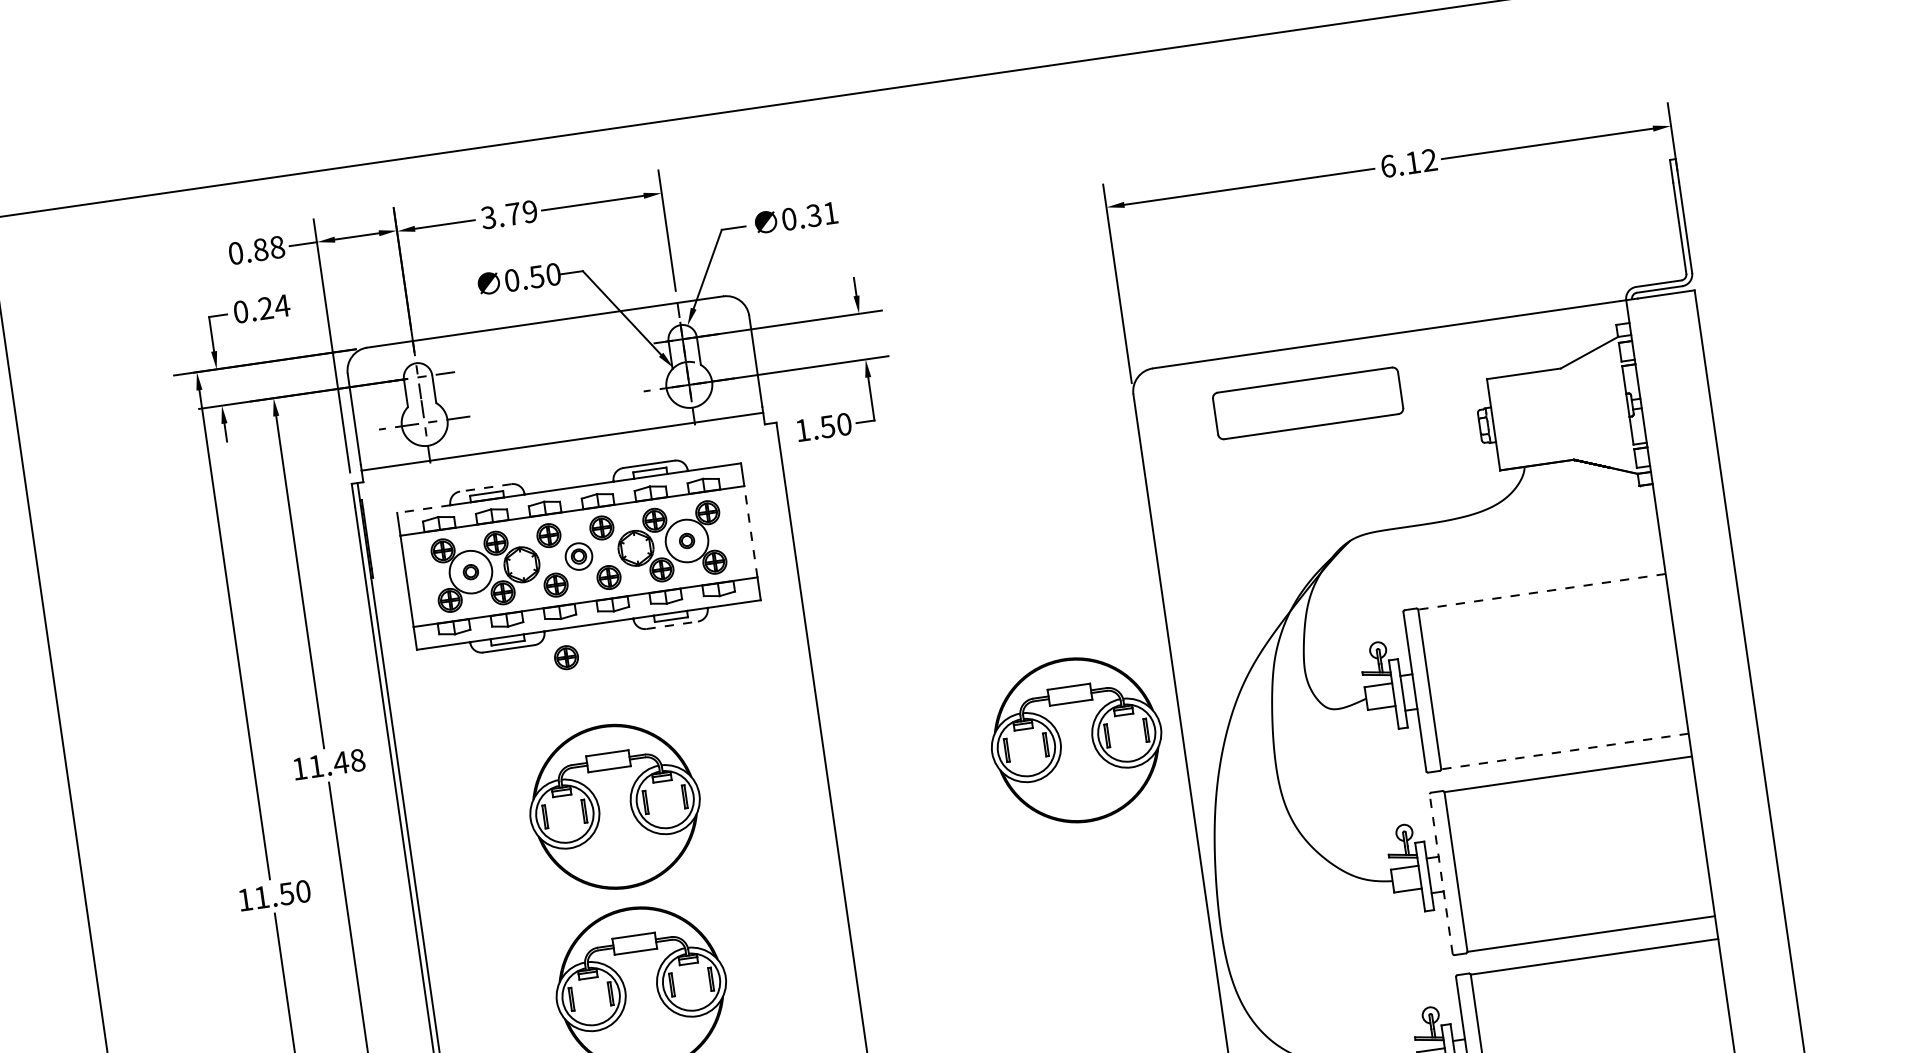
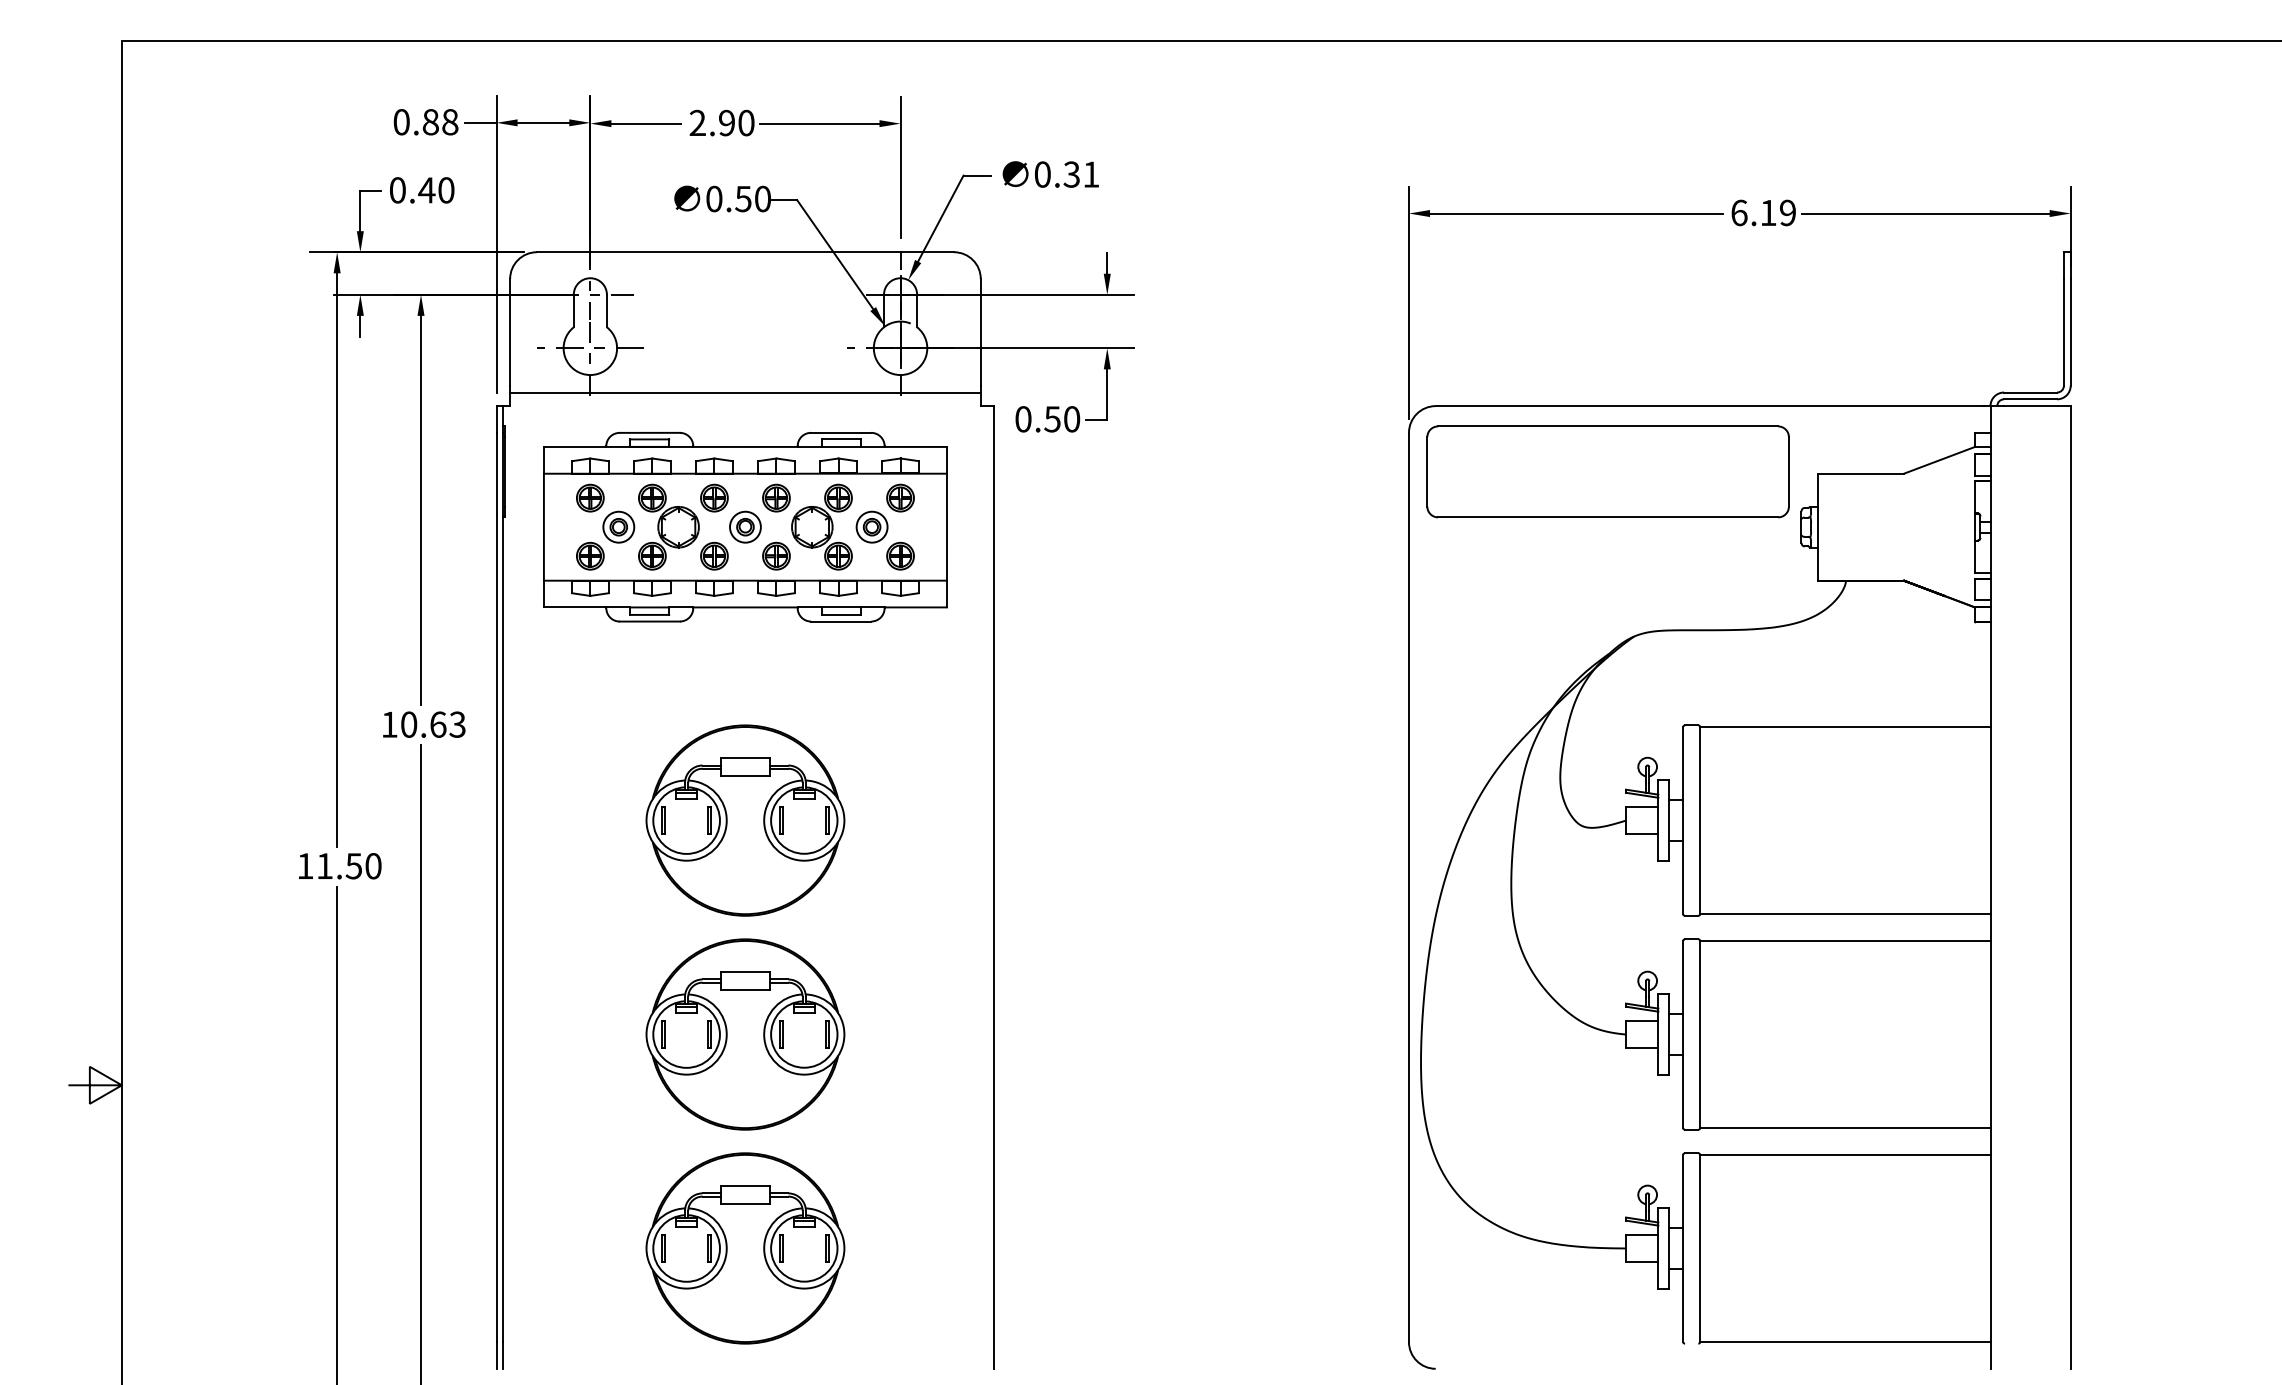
text: (1429, 160) -> (1787, 213), 6.12 -> 6.19
text: (508, 214) -> (721, 122), 3.79 -> 2.90
text: (274, 307) -> (436, 190), 0.24 -> 0.40
part: (1307, 403) -> (1607, 471), size x1.67
text: (802, 430) -> (1023, 419), 1.50 -> 0.50
line: (485, 487) -> (649, 432), dashed -> solid
line: (423, 509) -> (574, 447), dashed -> solid
line: (750, 531) -> (946, 526), dashed -> solid
circle: (686, 540) -> (871, 526), size x0.62
circle: (470, 571) -> (618, 526), size x0.62
line: (1541, 592) -> (1844, 727), dashed -> solid
line: (672, 625) -> (841, 621), dashed -> solid
part: (566, 657) -> (714, 640), removed
part: (1076, 740) -> (1286, 820), removed
line: (1564, 751) -> (1844, 914), dashed -> solid
text: (337, 763) -> (433, 724), 11.48 -> 10.63
line: (1441, 874) -> (1683, 1034), dashed -> solid

